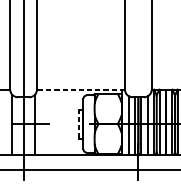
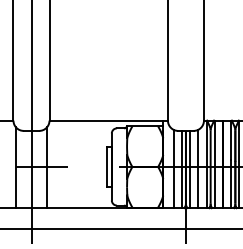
line: (80, 89) -> (108, 120), dashed -> solid
line: (79, 123) -> (106, 166), dashed -> solid

